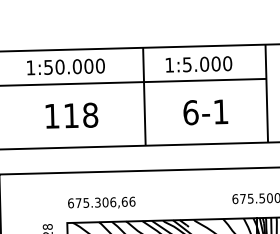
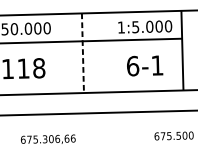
text: (198, 64) -> (144, 27), moved
line: (144, 96) -> (83, 53), solid -> dashed
text: (205, 112) -> (144, 66), moved

